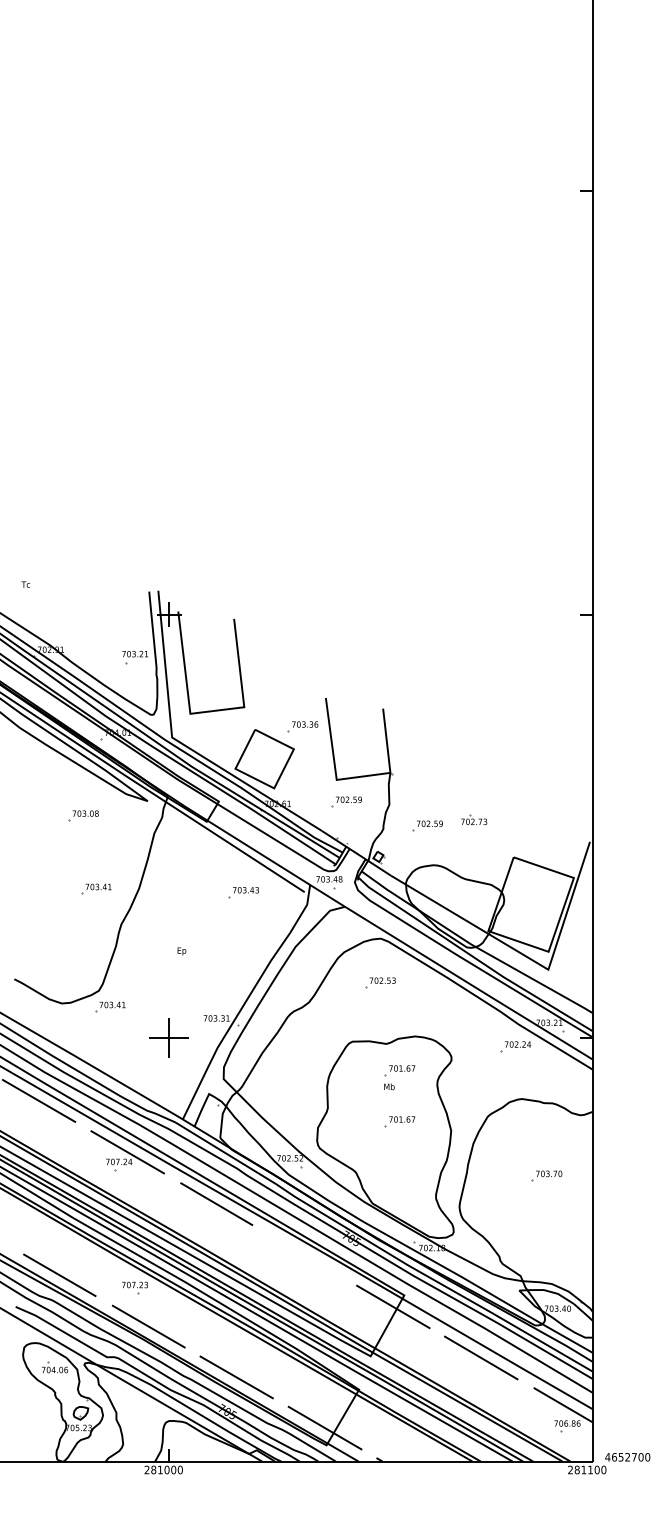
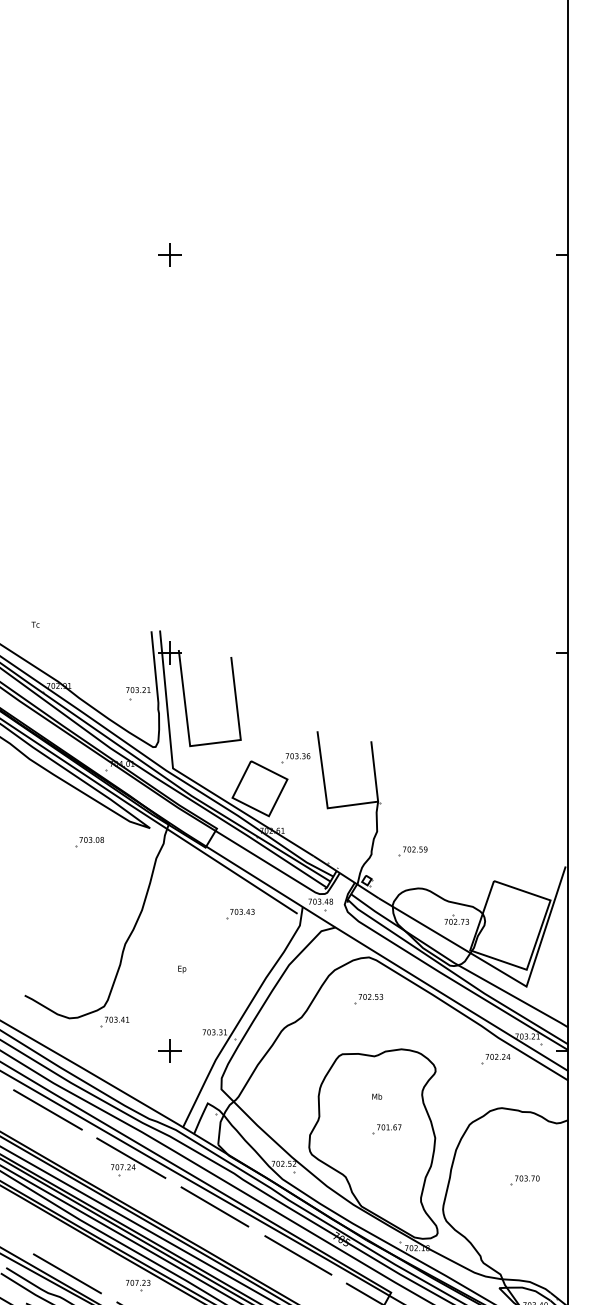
part: (169, 190) -> (170, 254), added
part: (346, 801) -> (336, 828), removed
part: (474, 819) -> (457, 919), moved
part: (96, 888) -> (101, 910), removed
part: (169, 1037) -> (170, 1050), size x0.62
part: (399, 1070) -> (386, 1081), removed
line: (305, 1255) -> (298, 1255), added

